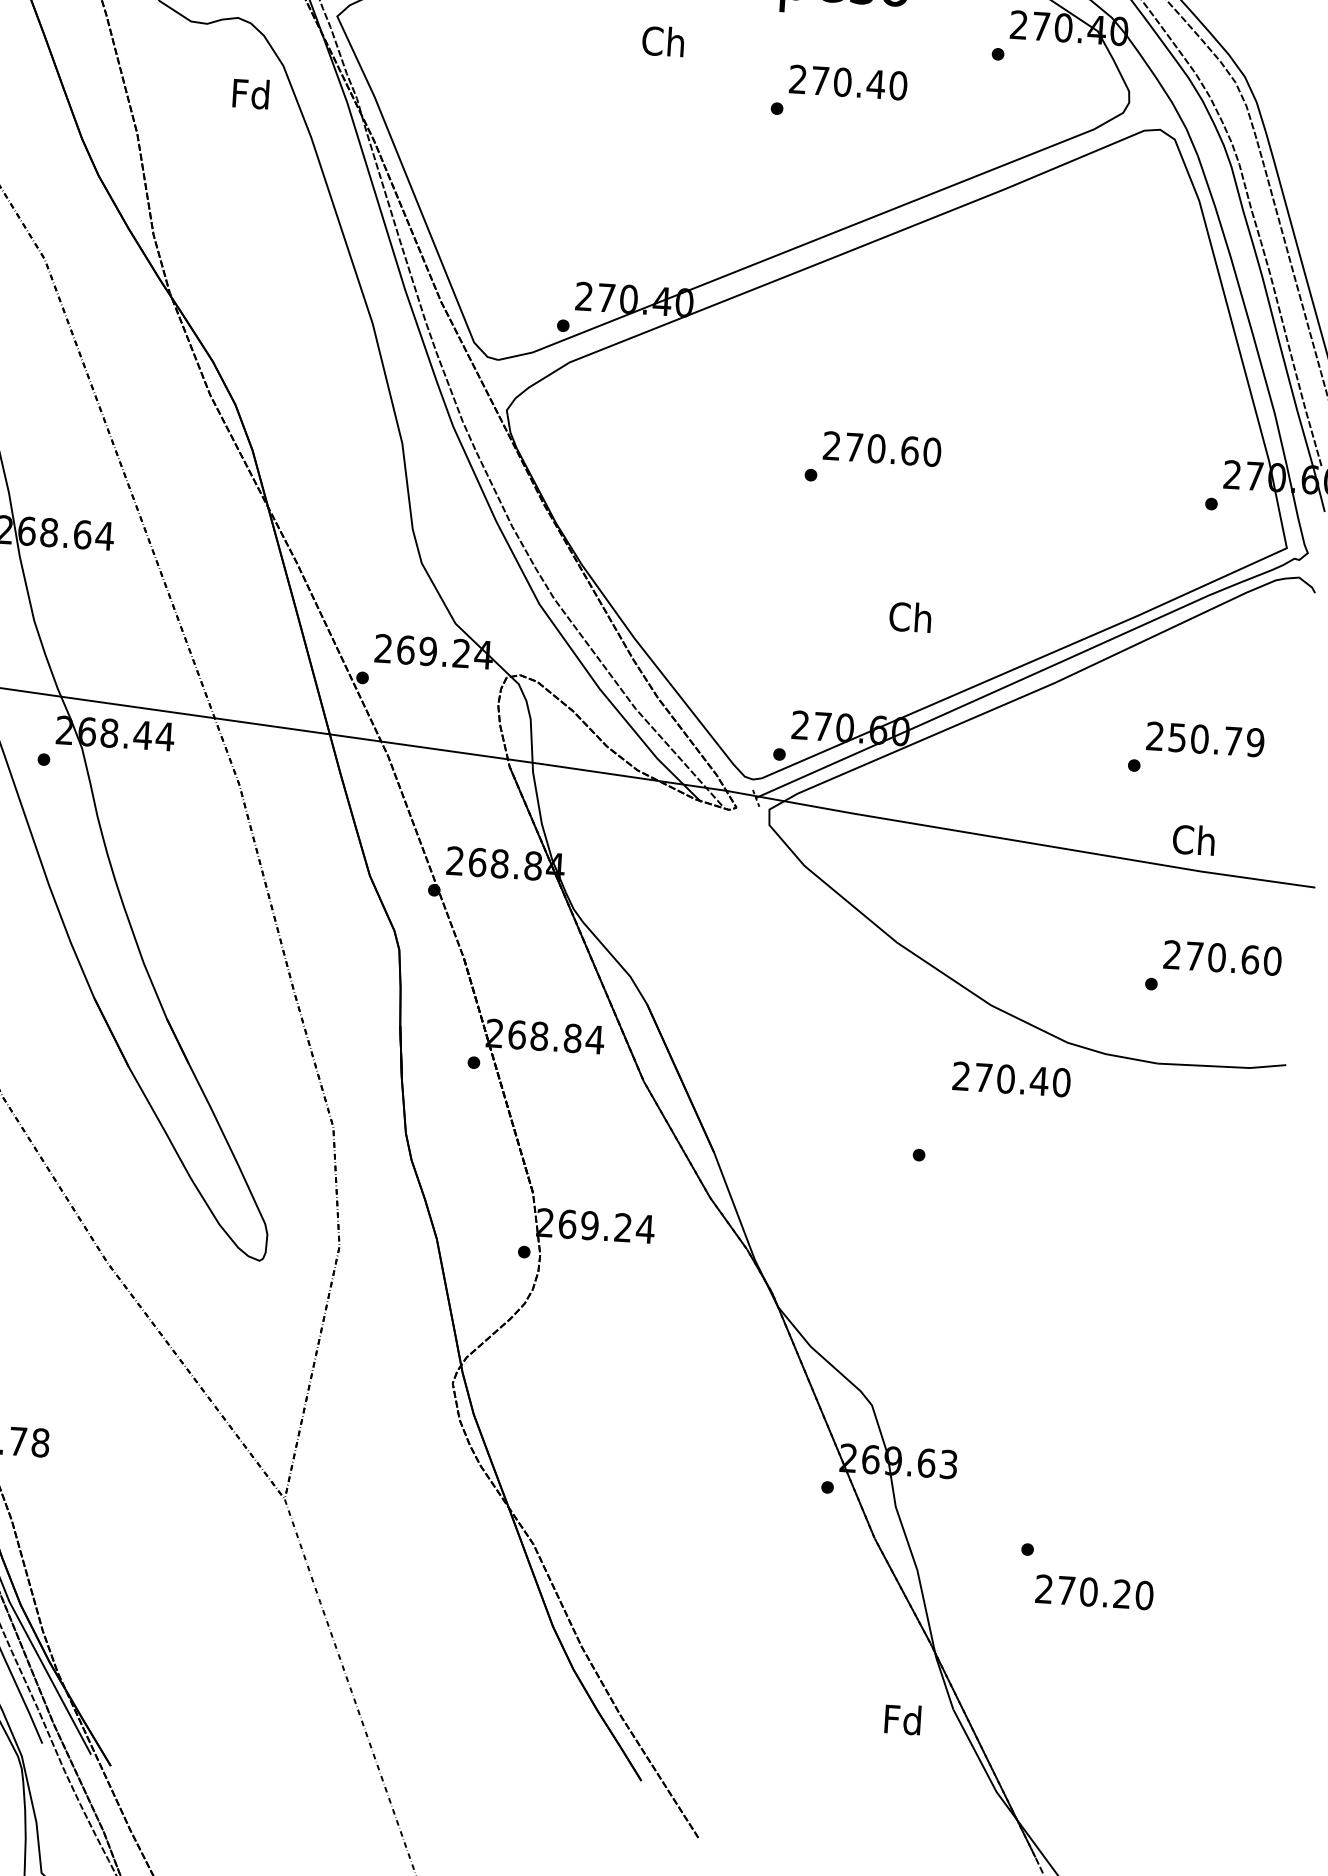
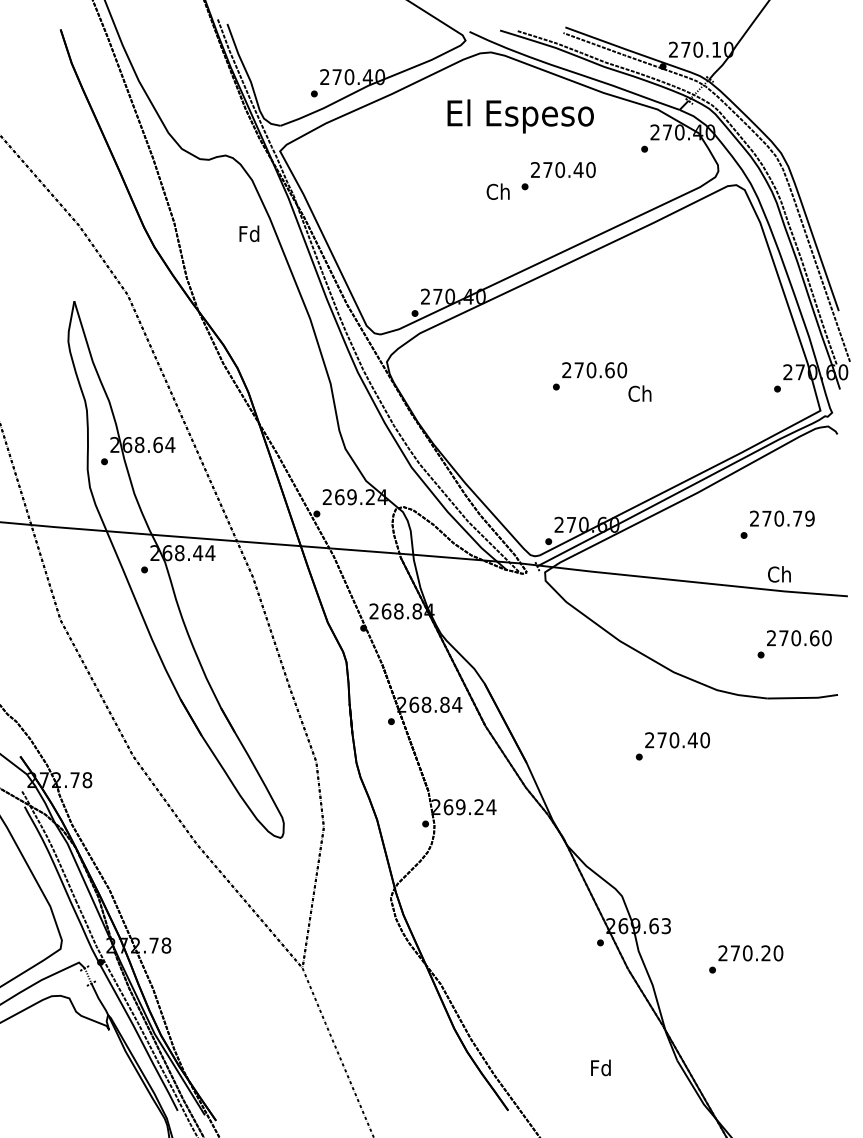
text: (662, 40) -> (497, 191), moved
text: (251, 93) -> (249, 233), moved
text: (909, 616) -> (639, 393), moved
text: (1176, 737) -> (766, 518), 250.79 -> 270.79
text: (1011, 1079) -> (677, 740), moved
text: (1093, 1592) -> (750, 953), moved
text: (902, 1718) -> (600, 1067), moved

